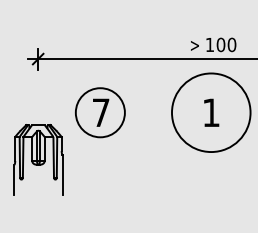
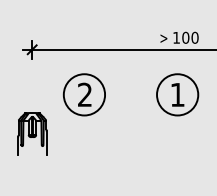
text: (100, 112) -> (84, 94), 7 -> 2
circle: (211, 112) -> (177, 94), size x0.62
part: (38, 158) -> (32, 133), size x0.71

